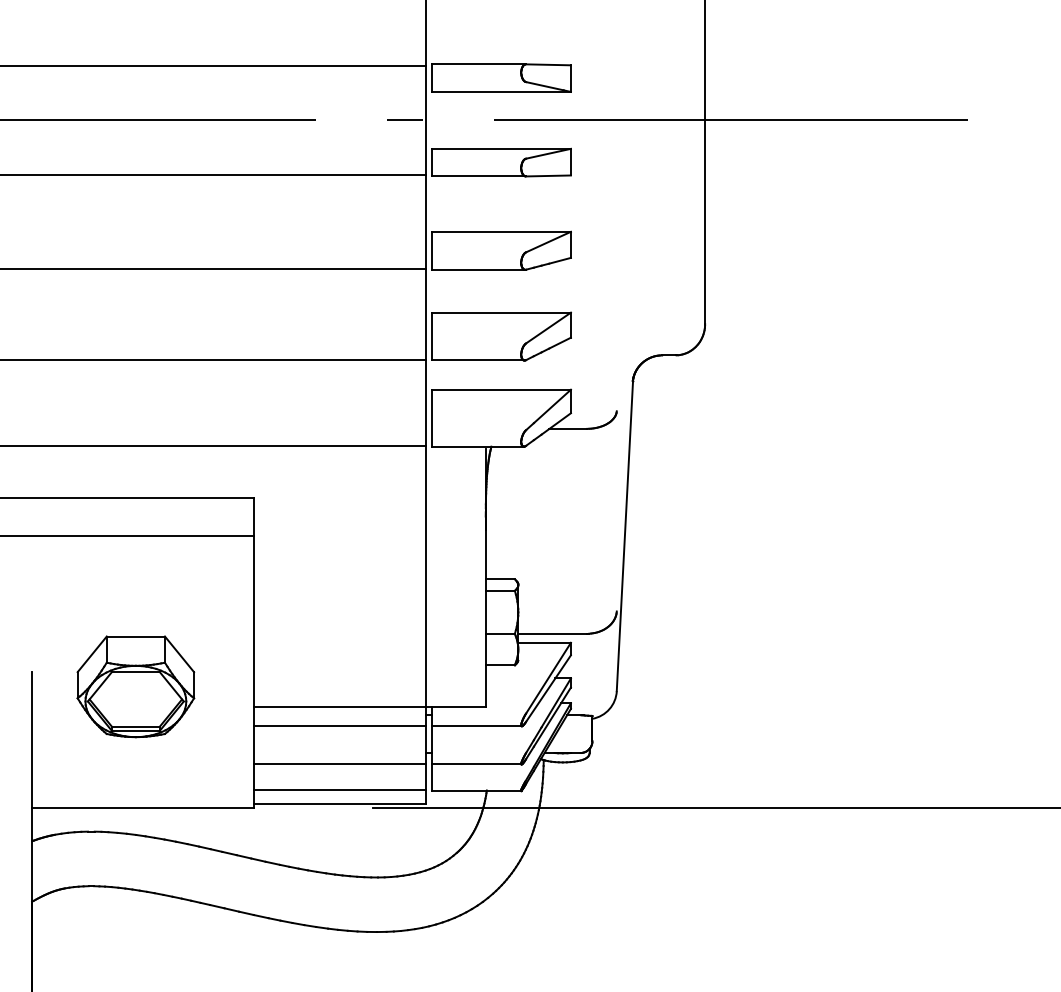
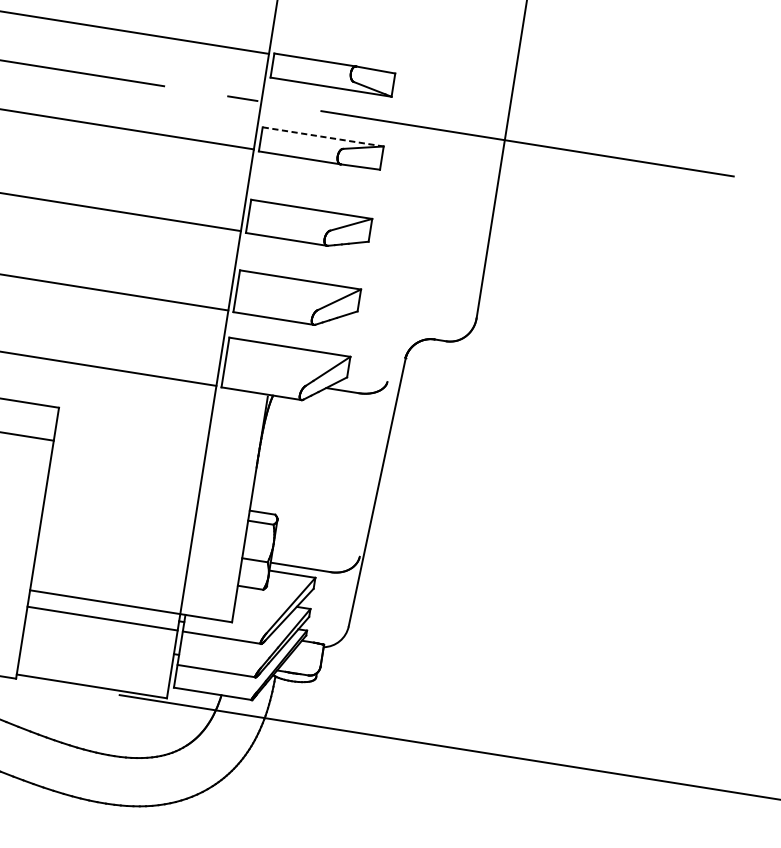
line: (502, 148) -> (323, 136), solid -> dashed
line: (340, 764) -> (97, 652), removed
line: (340, 790) -> (93, 674), removed

